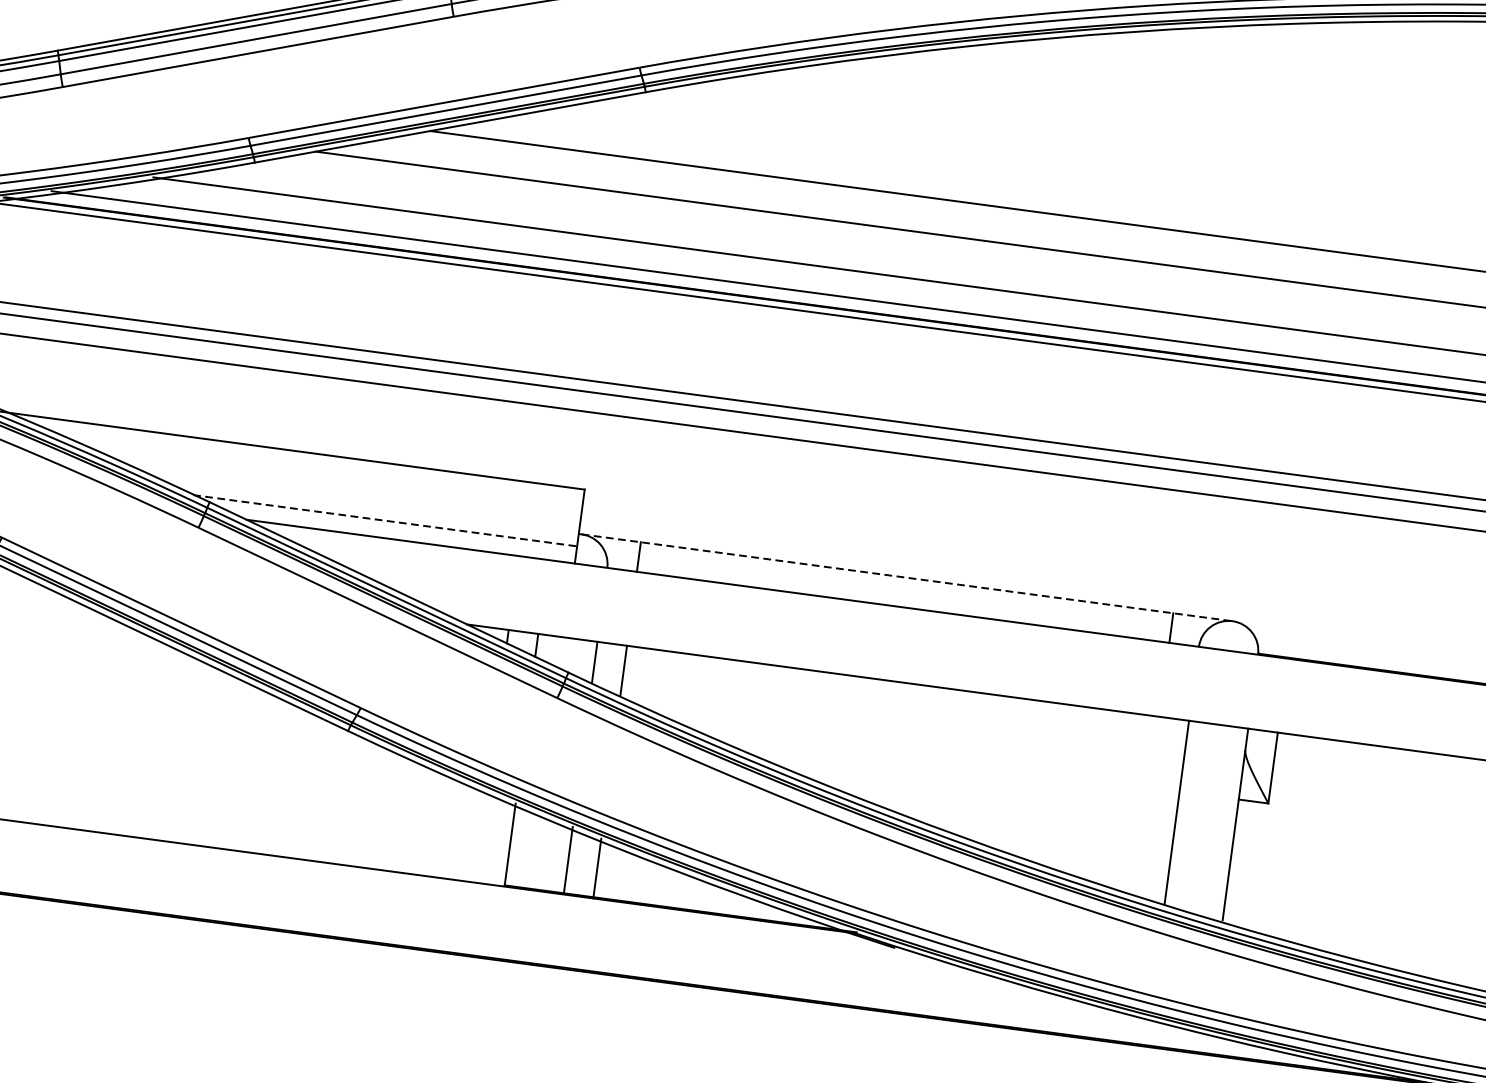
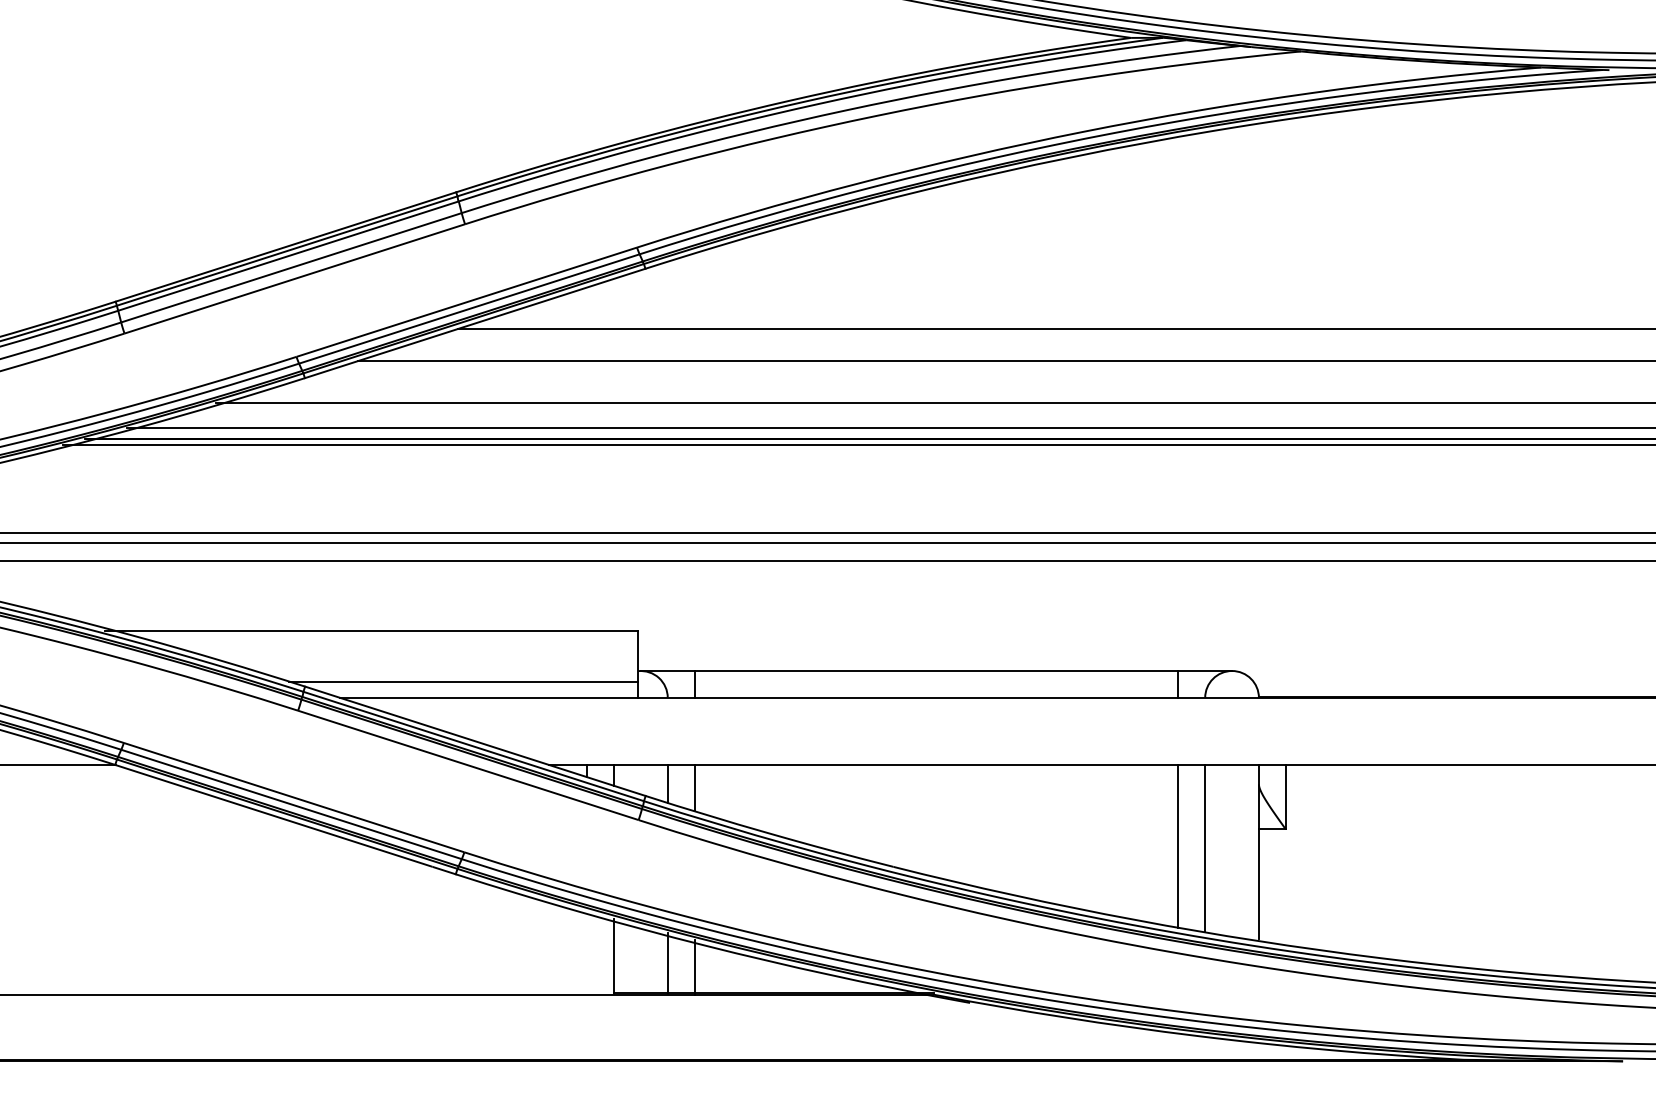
line: (385, 521) -> (464, 682), dashed -> solid
line: (907, 578) -> (936, 671), dashed -> solid
line: (1147, 806) -> (1178, 846), added

